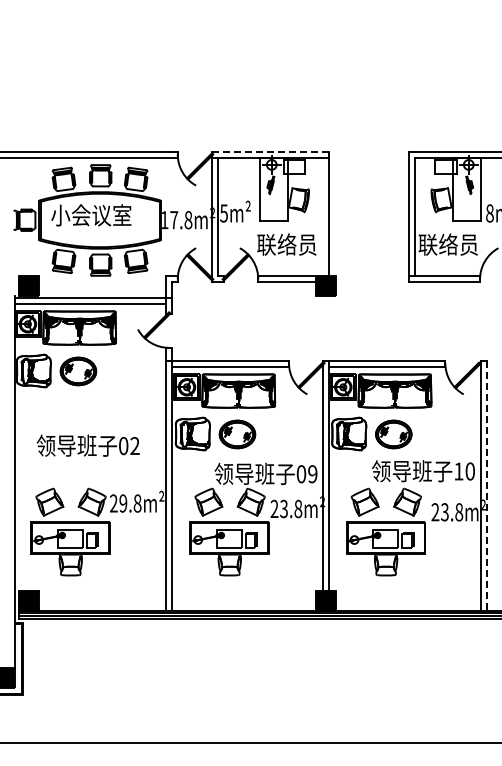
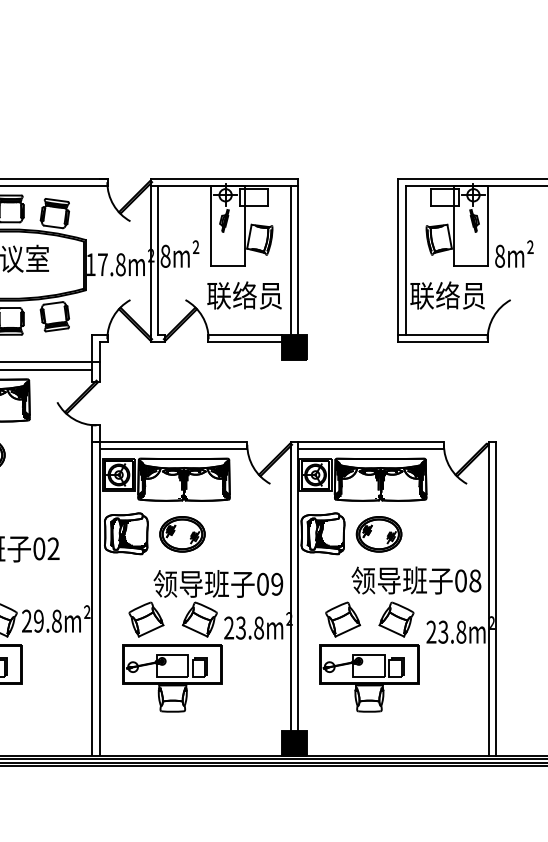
line: (270, 151) -> (224, 178), dashed -> solid
text: (223, 213) -> (164, 256), 5m² -> 8m²
line: (323, 216) -> (290, 260), added
text: (464, 471) -> (468, 580), 10 -> 08
line: (486, 486) -> (495, 599), dashed -> solid

